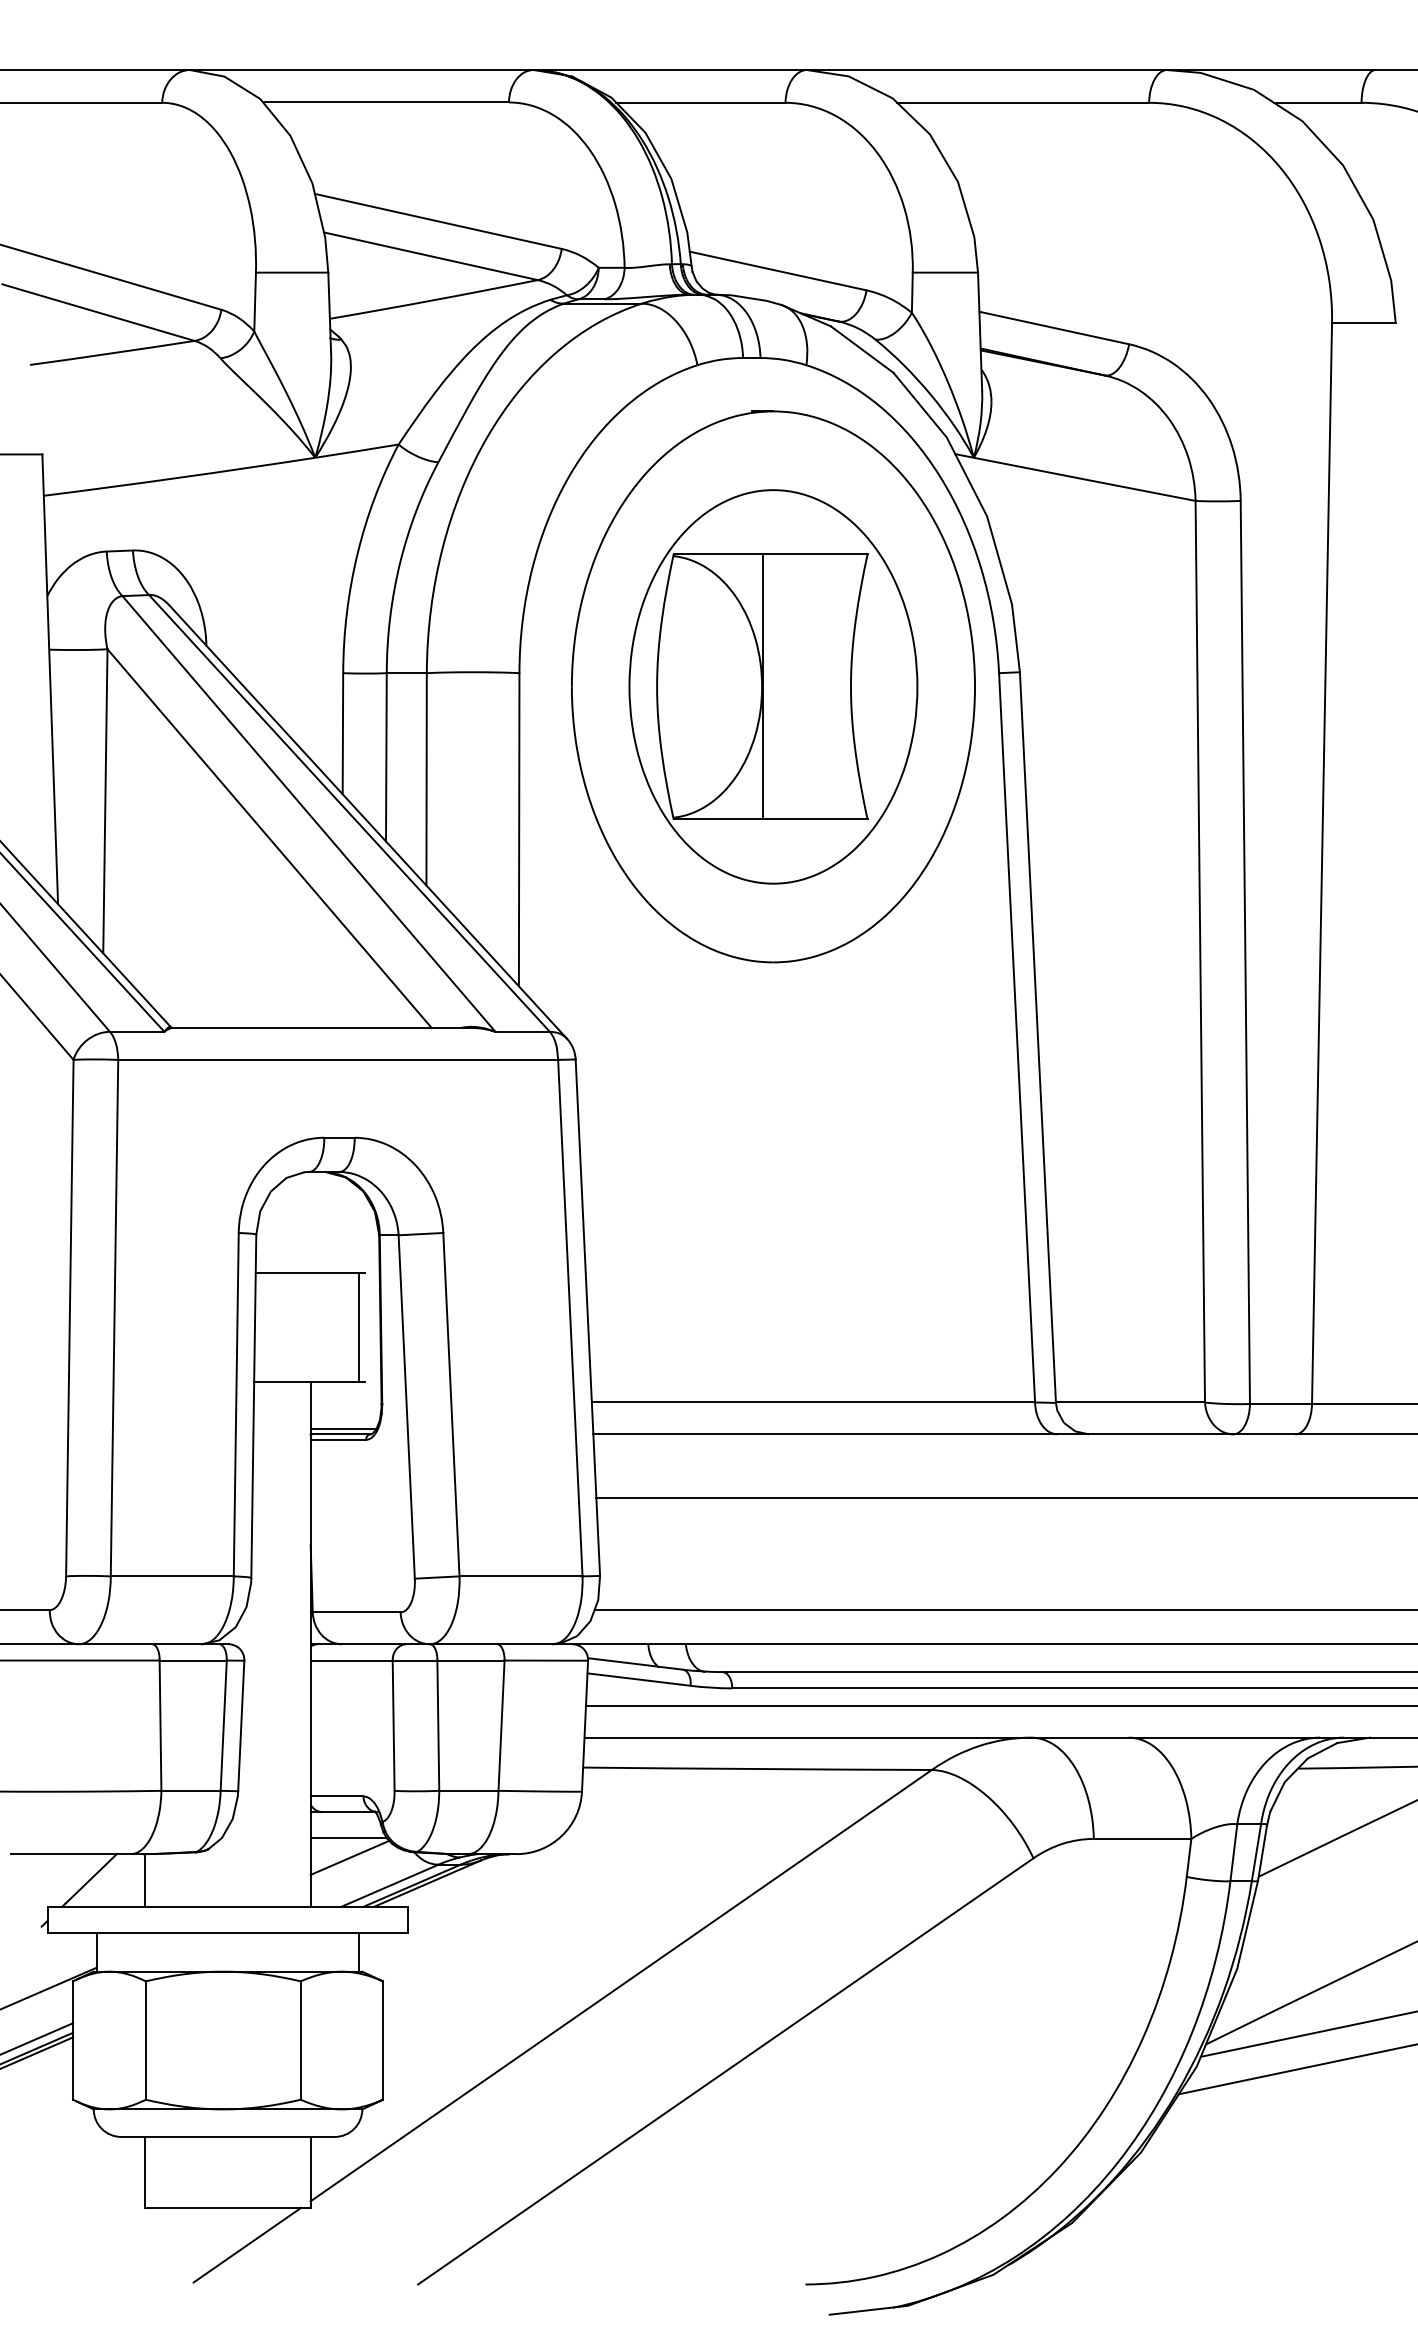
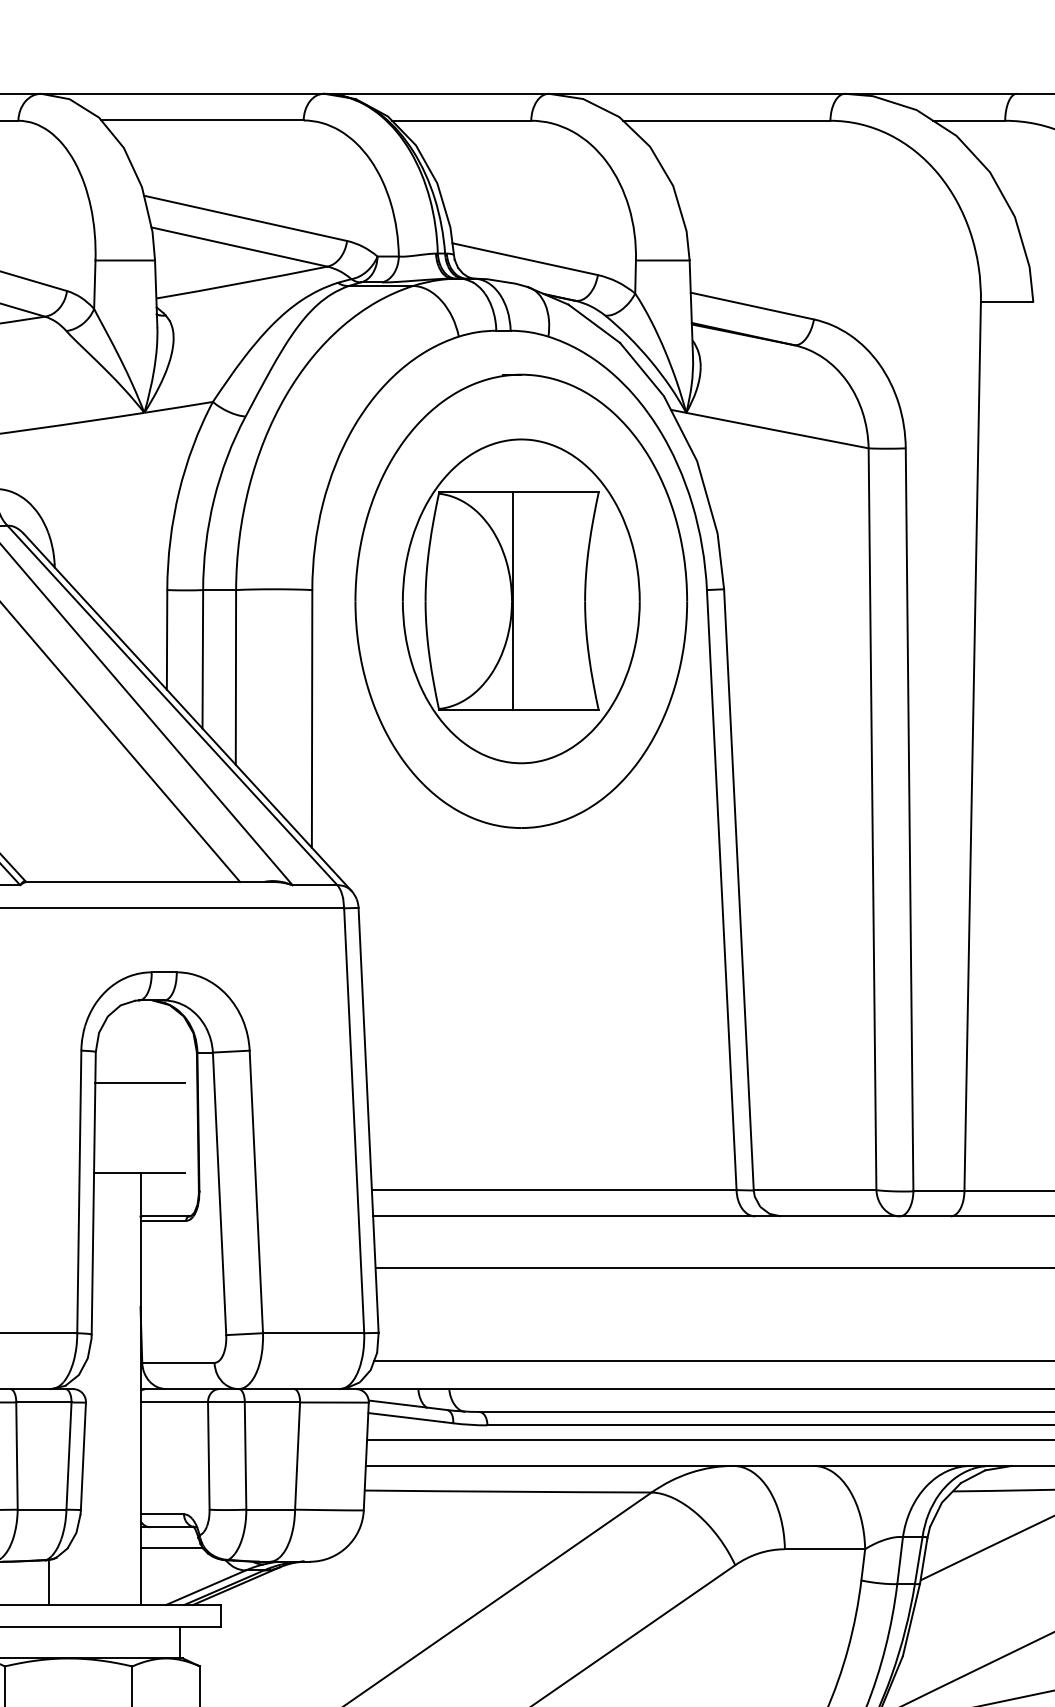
line: (359, 1326) -> (180, 1127), removed
line: (343, 1429) -> (167, 1212), removed
line: (349, 1857) -> (172, 1564), removed
line: (145, 1880) -> (49, 1583), moved

